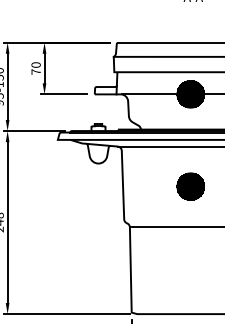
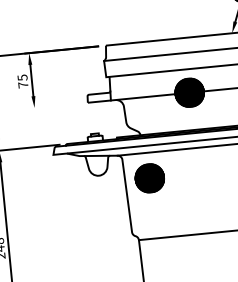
text: (35, 64) -> (21, 77), 70 -> 75
line: (63, 94) -> (54, 106), removed
part: (190, 186) -> (149, 178), moved

